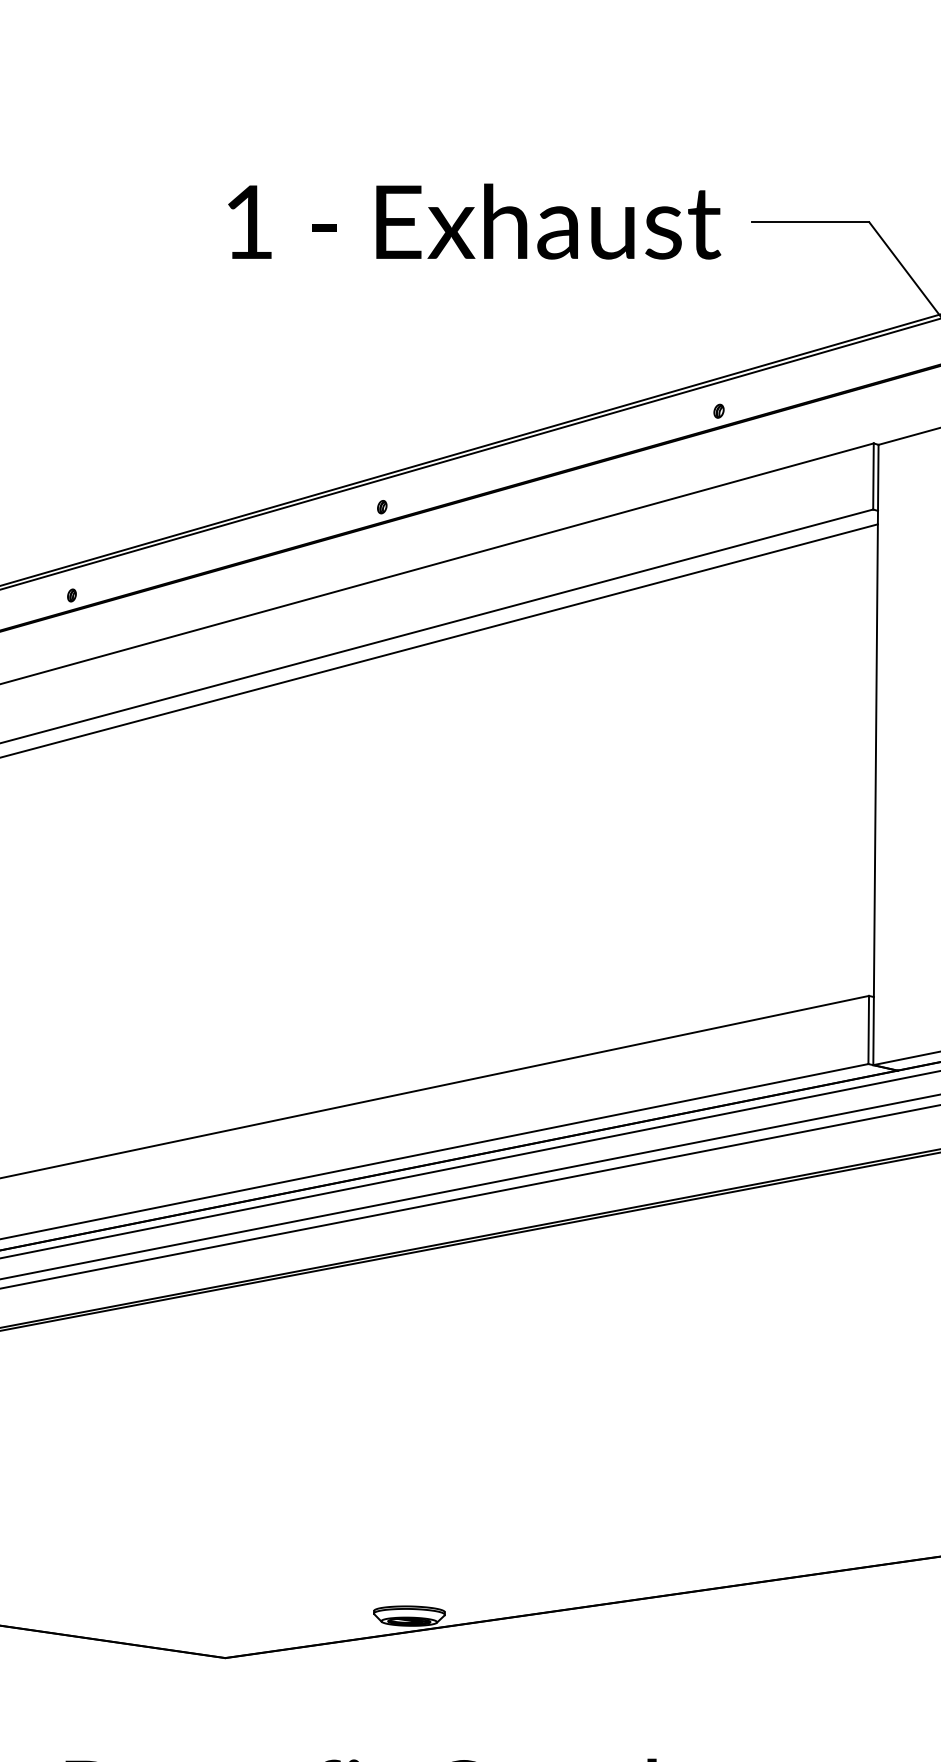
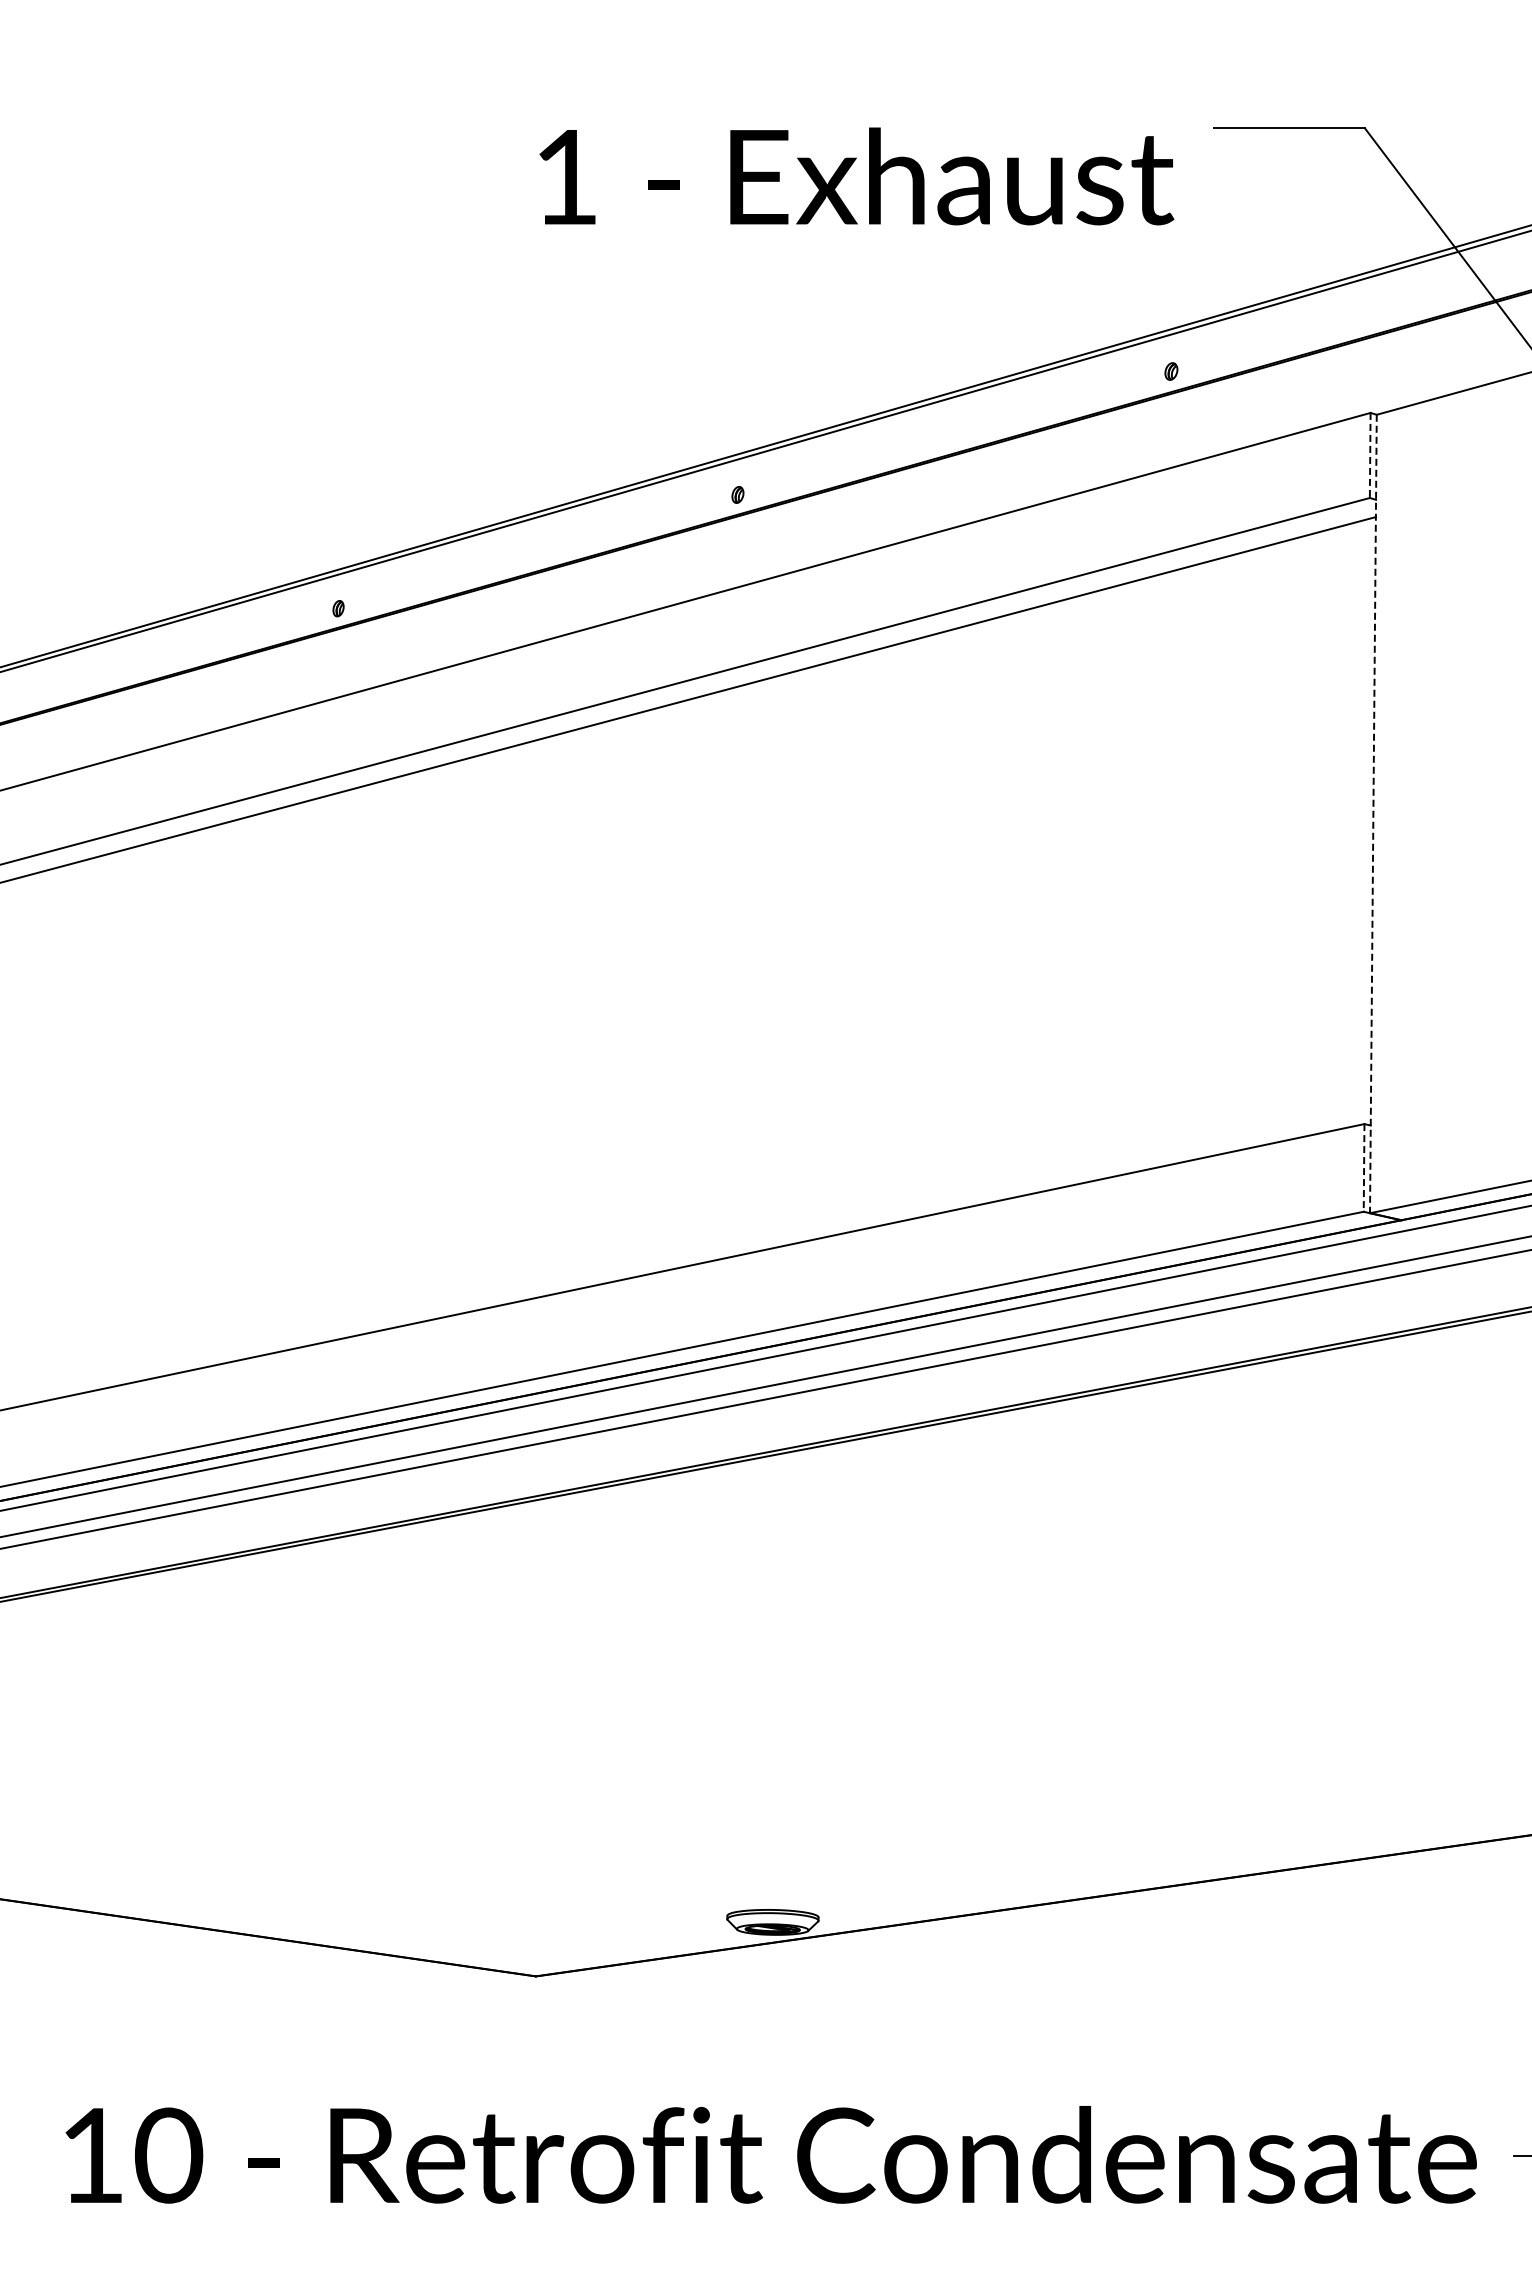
text: (474, 221) -> (856, 176), moved
line: (873, 476) -> (1370, 455), solid -> dashed
line: (876, 755) -> (1373, 814), solid -> dashed
line: (869, 1029) -> (1364, 1167), solid -> dashed

